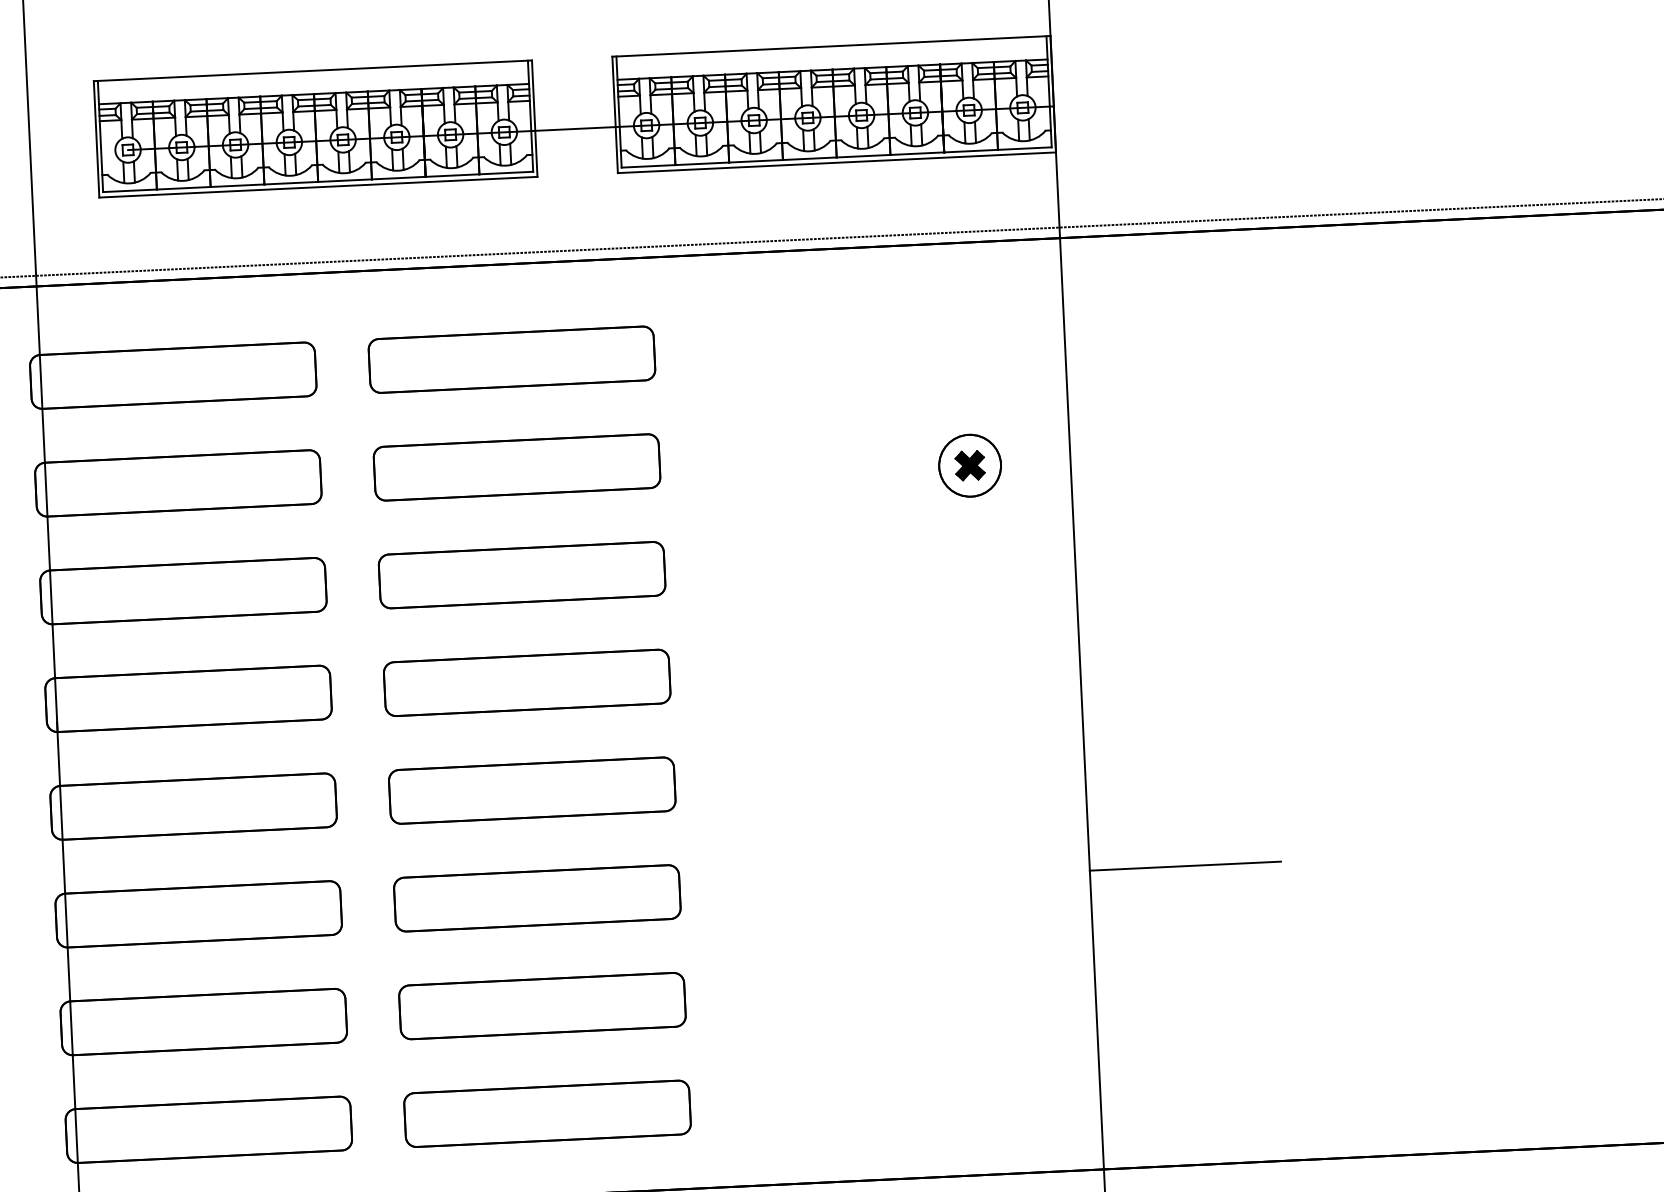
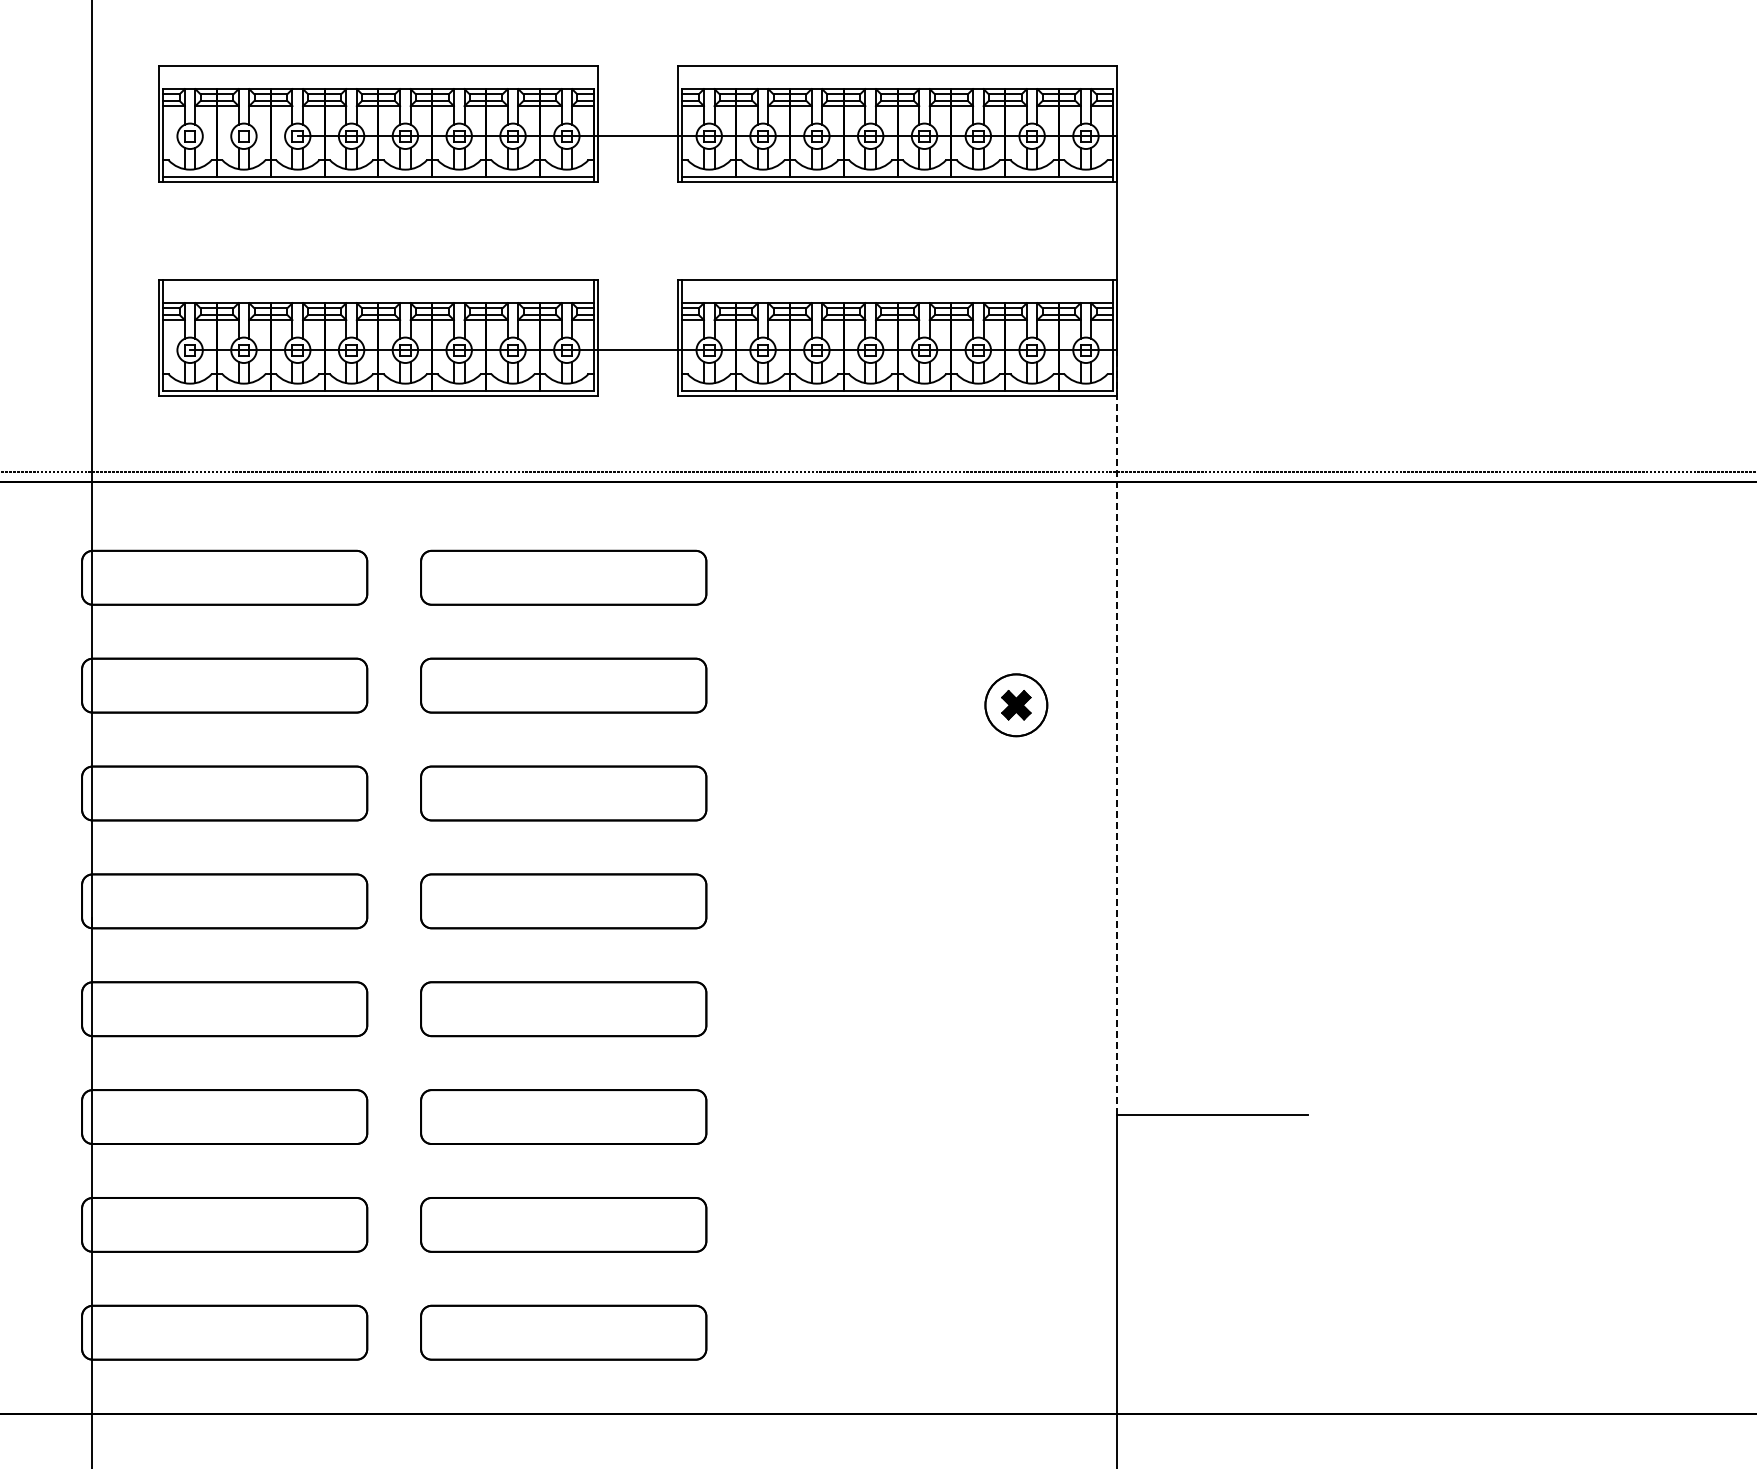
line: (1071, 488) -> (1116, 732), solid -> dashed

